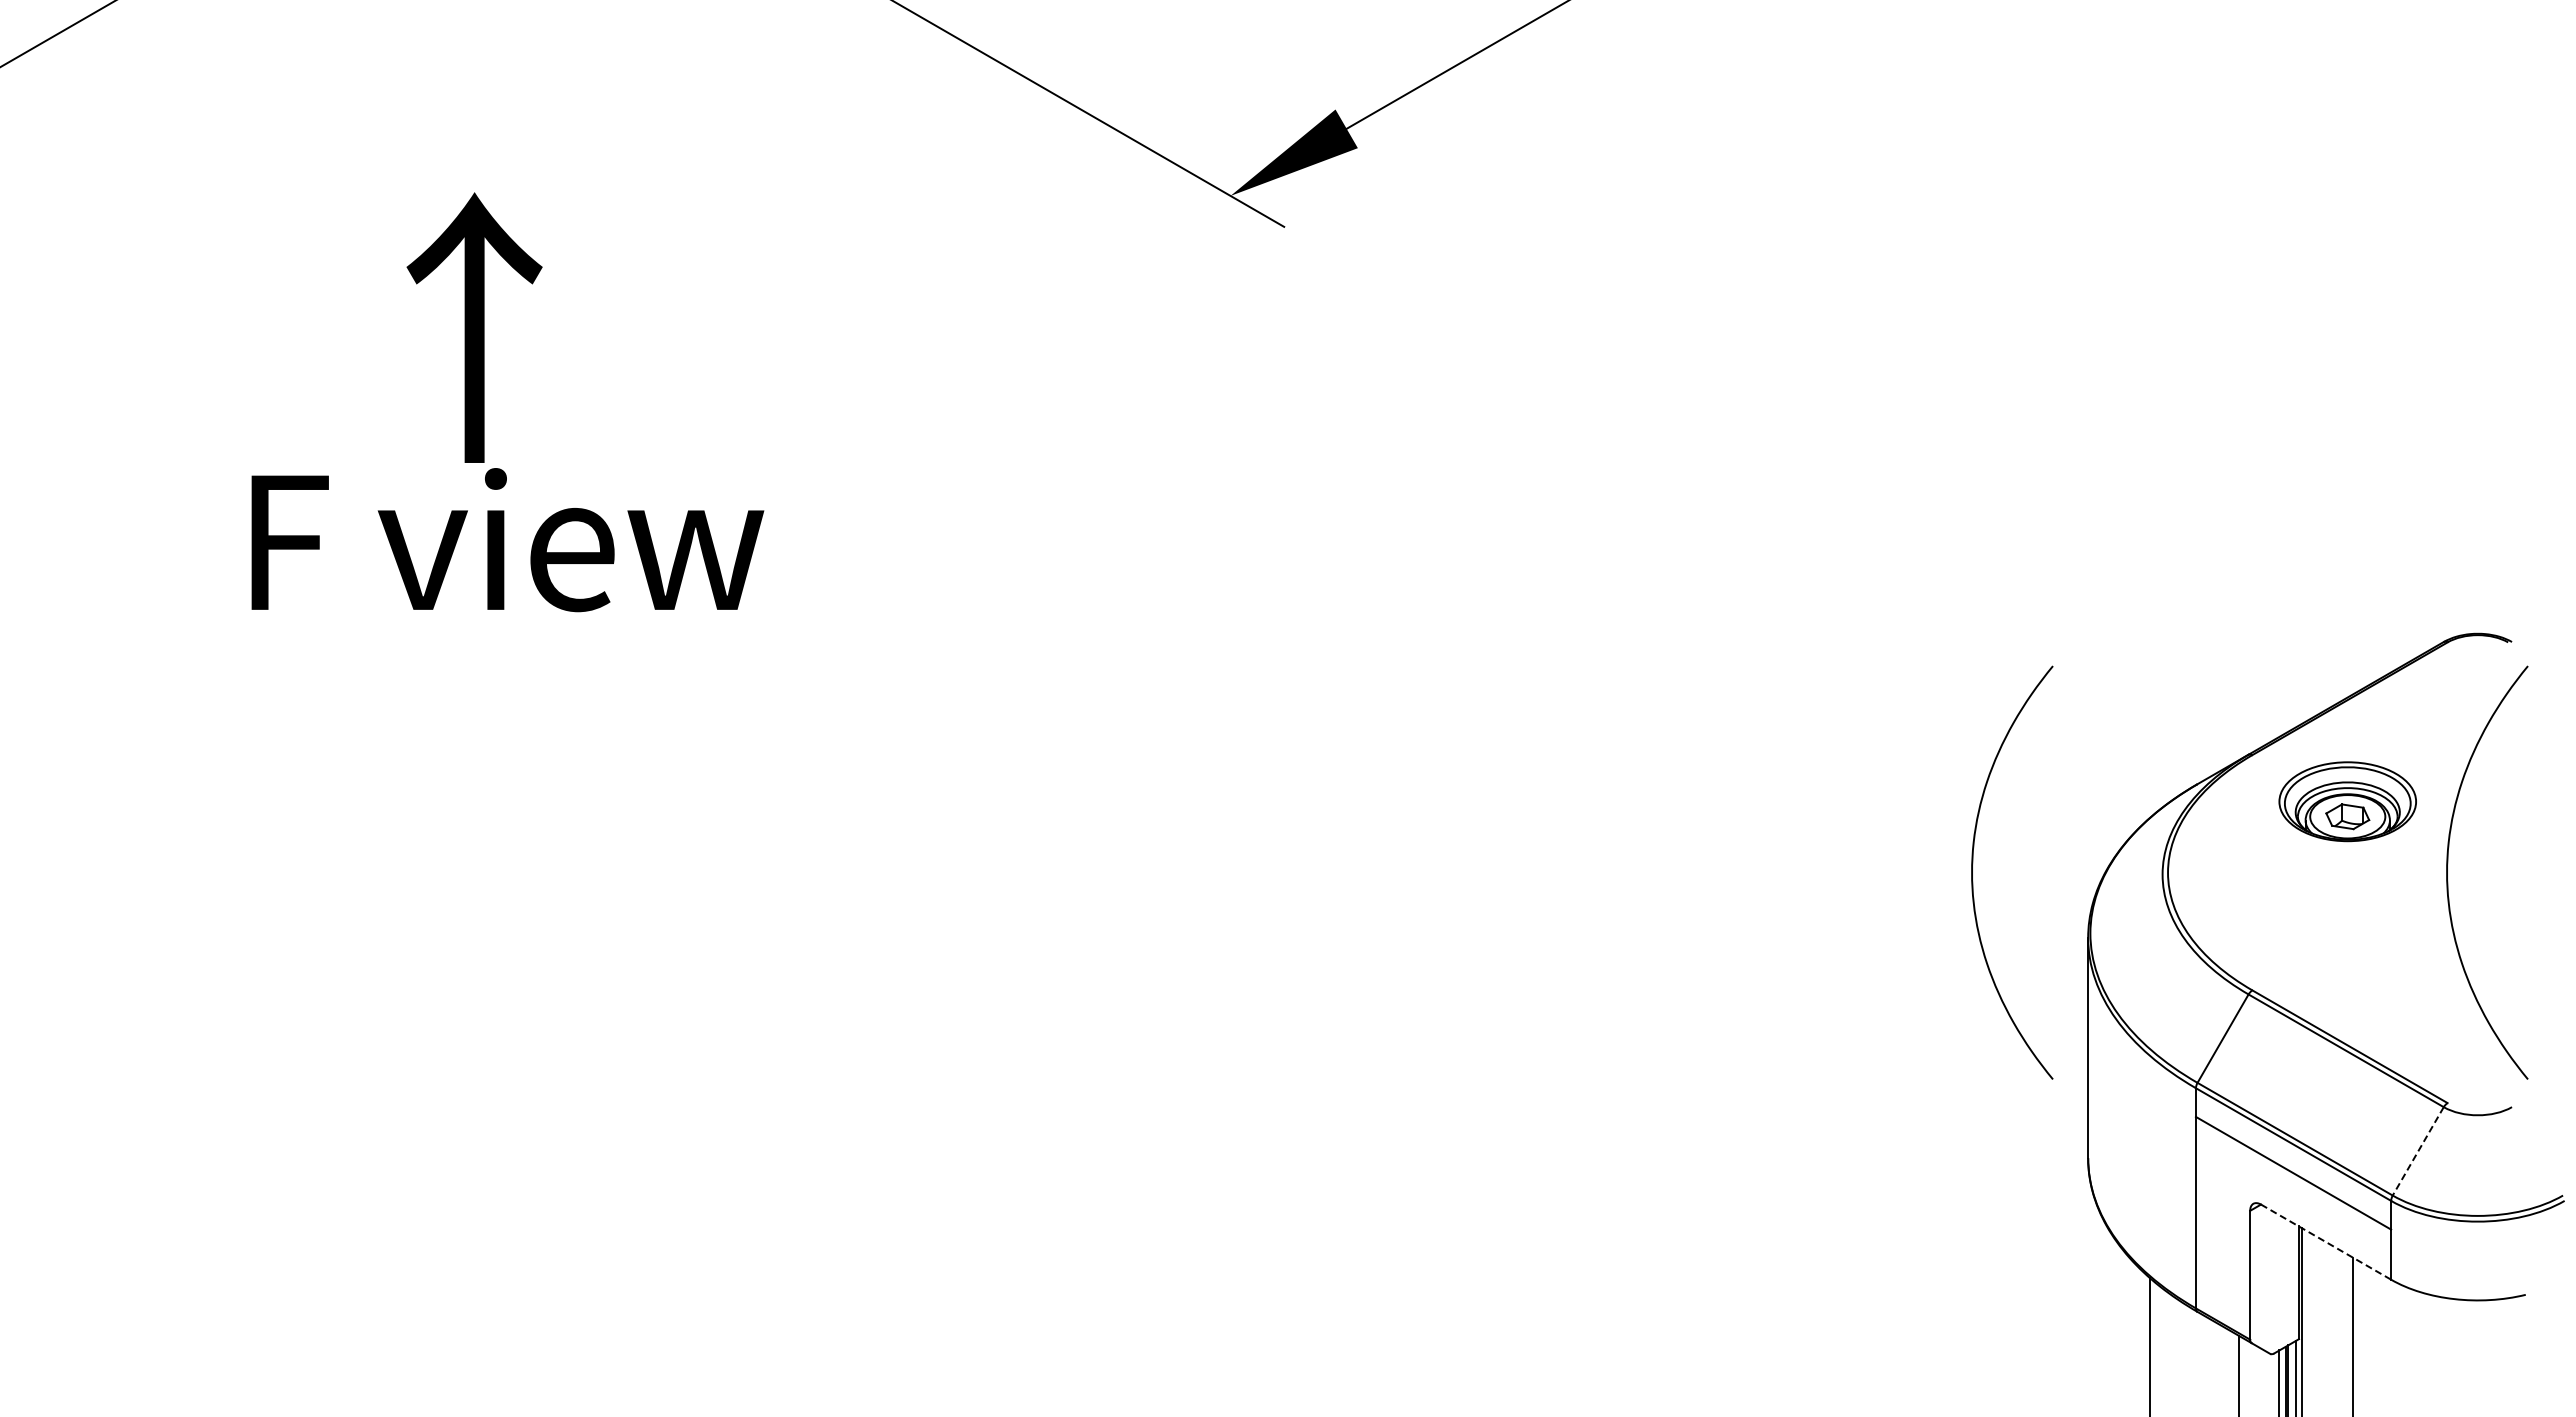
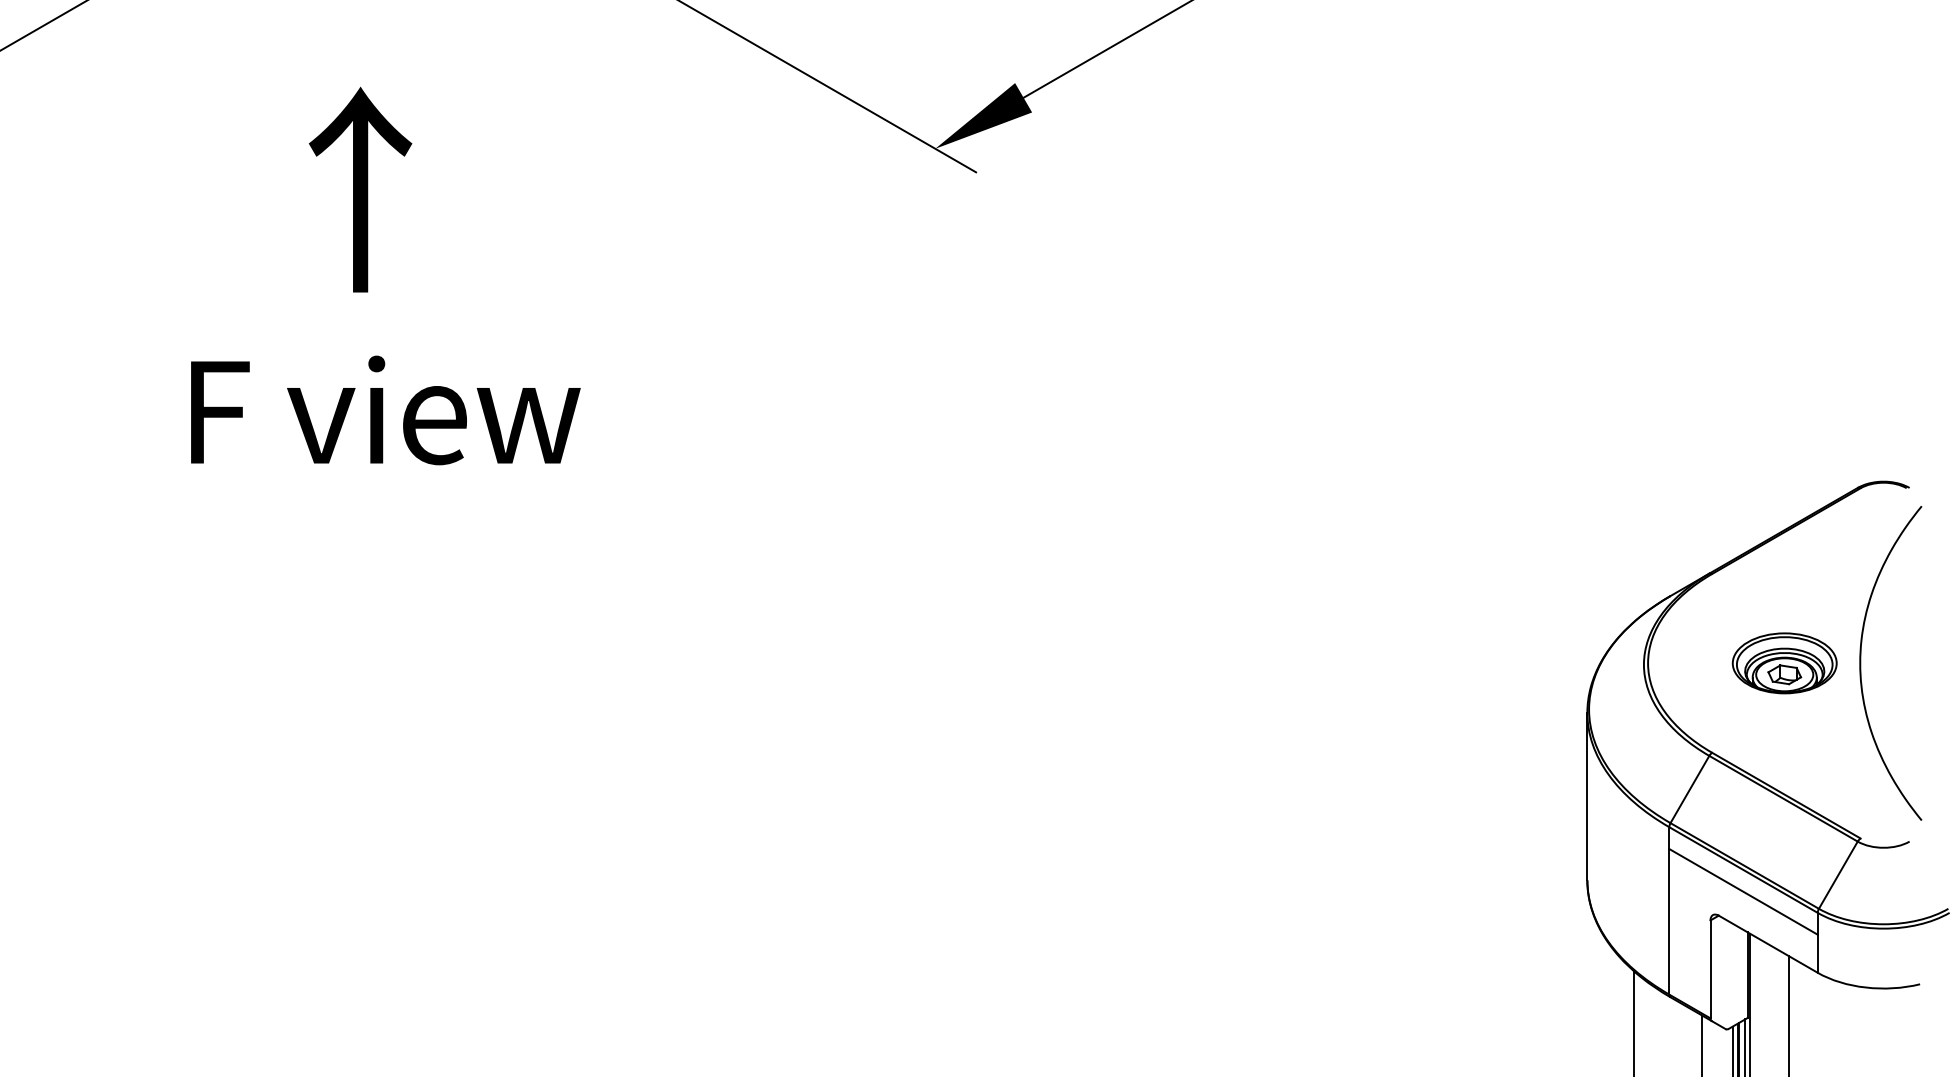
text: (474, 327) -> (360, 189), moved
part: (2347, 801) -> (1784, 663), moved
curve: (1972, 872) -> (1499, 663), removed
line: (2418, 1151) -> (1838, 875), dashed -> solid
line: (2326, 1242) -> (1768, 944), dashed -> solid

